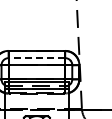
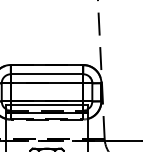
line: (36, 58) -> (46, 74), dashed -> solid

